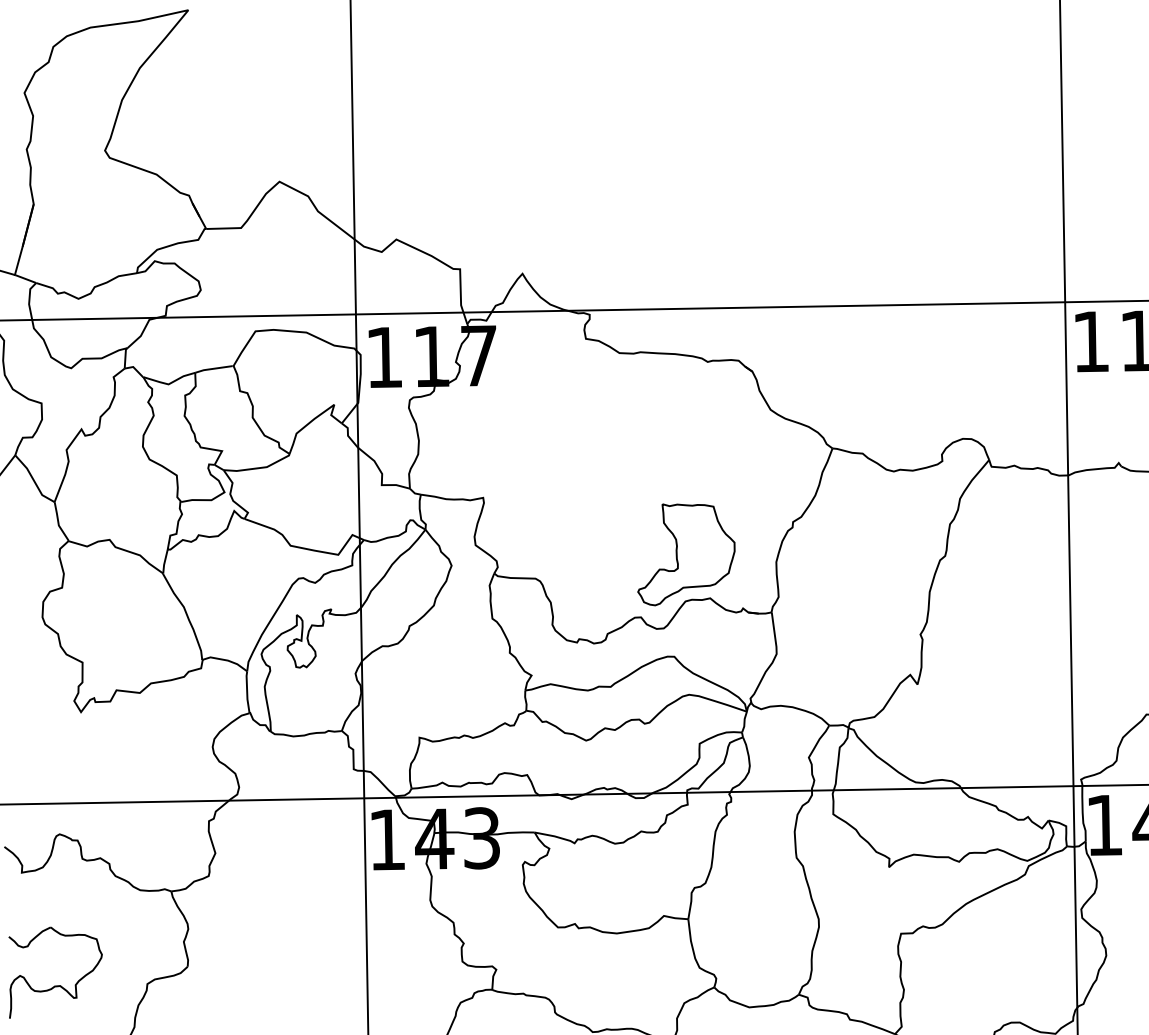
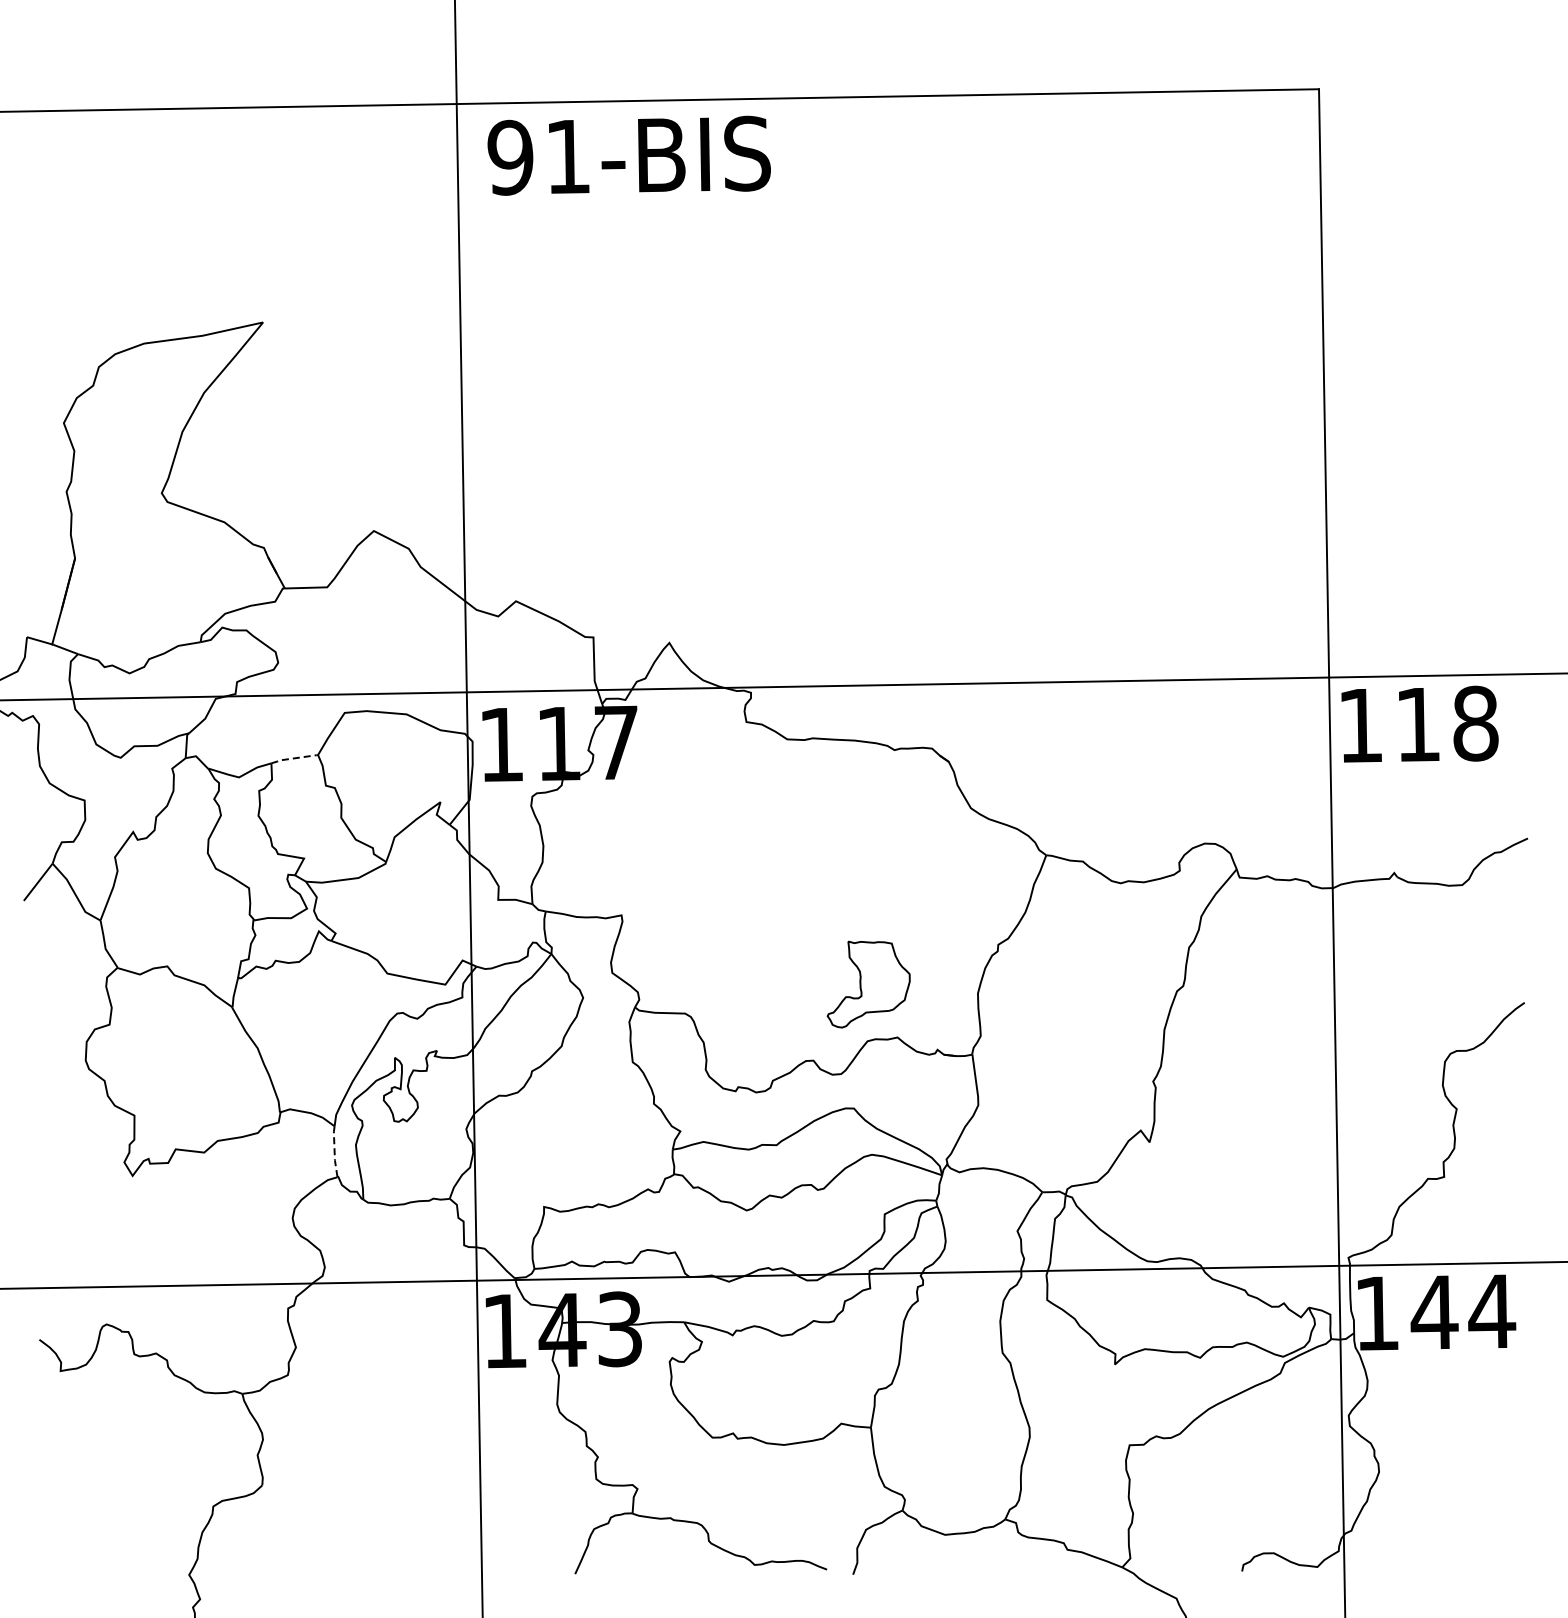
line: (213, 368) -> (293, 758), solid -> dashed
part: (686, 554) -> (868, 984), size x0.7
line: (247, 692) -> (334, 1152), solid -> dashed
part: (55, 985) -> (101, 1508), removed

